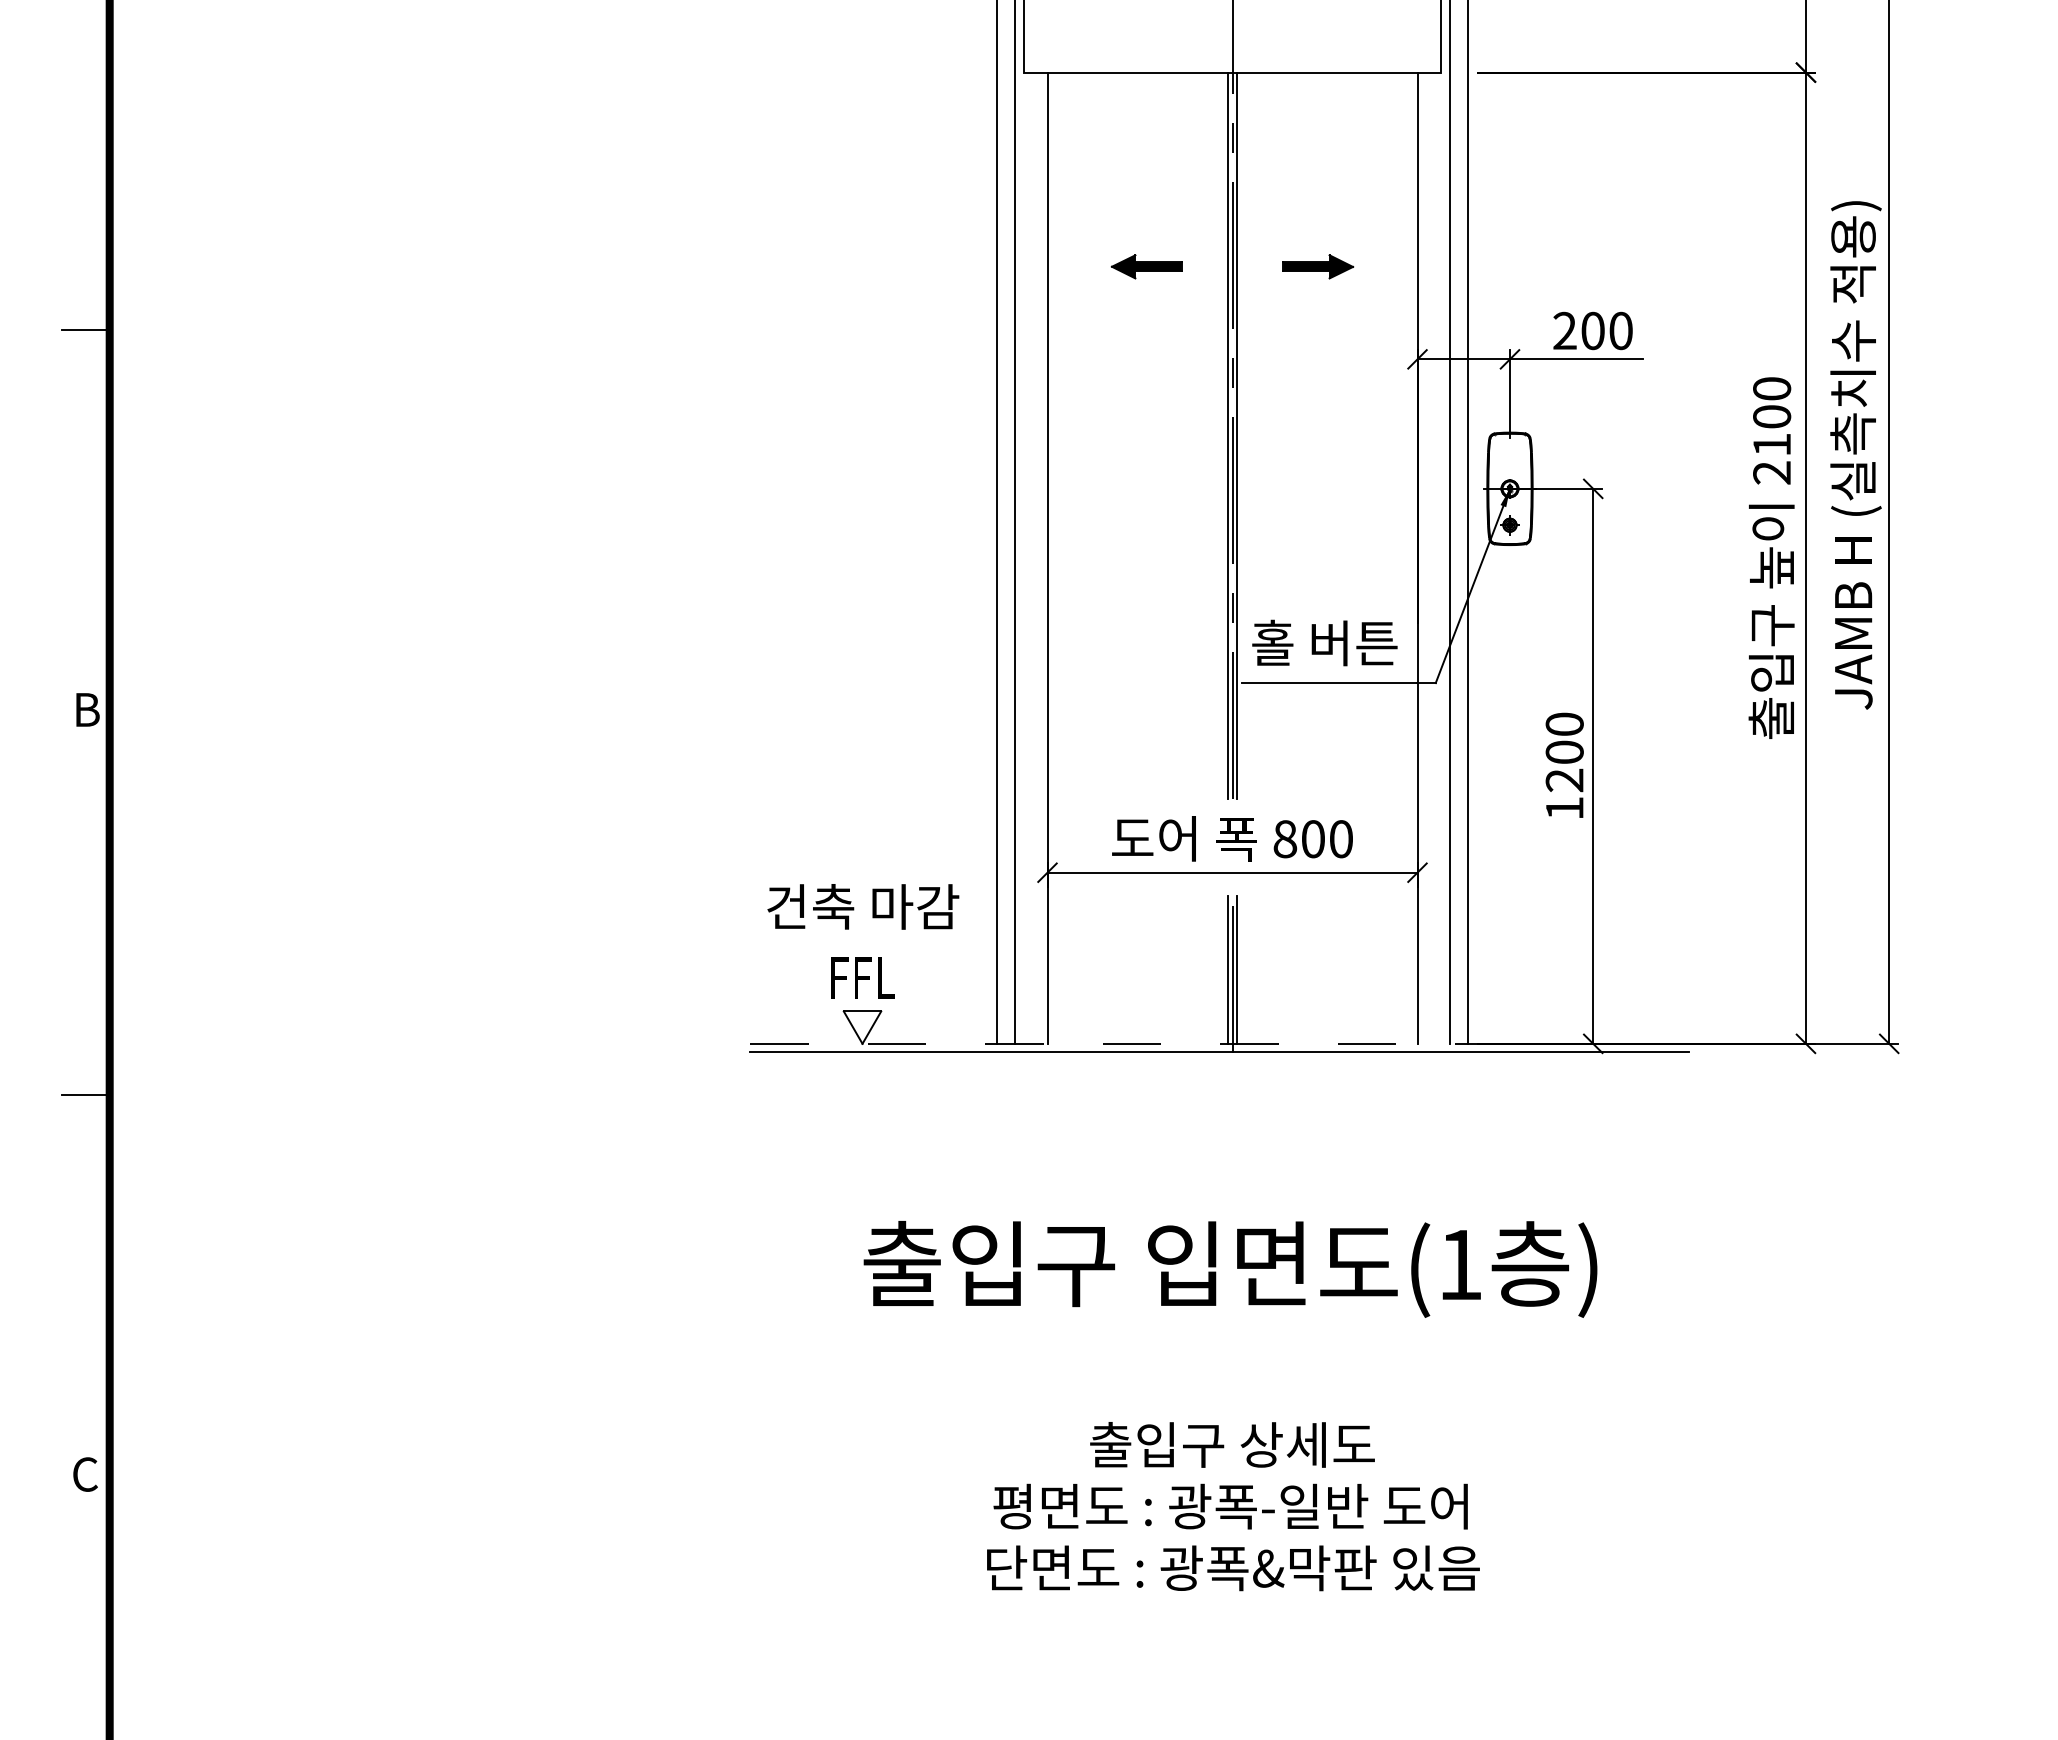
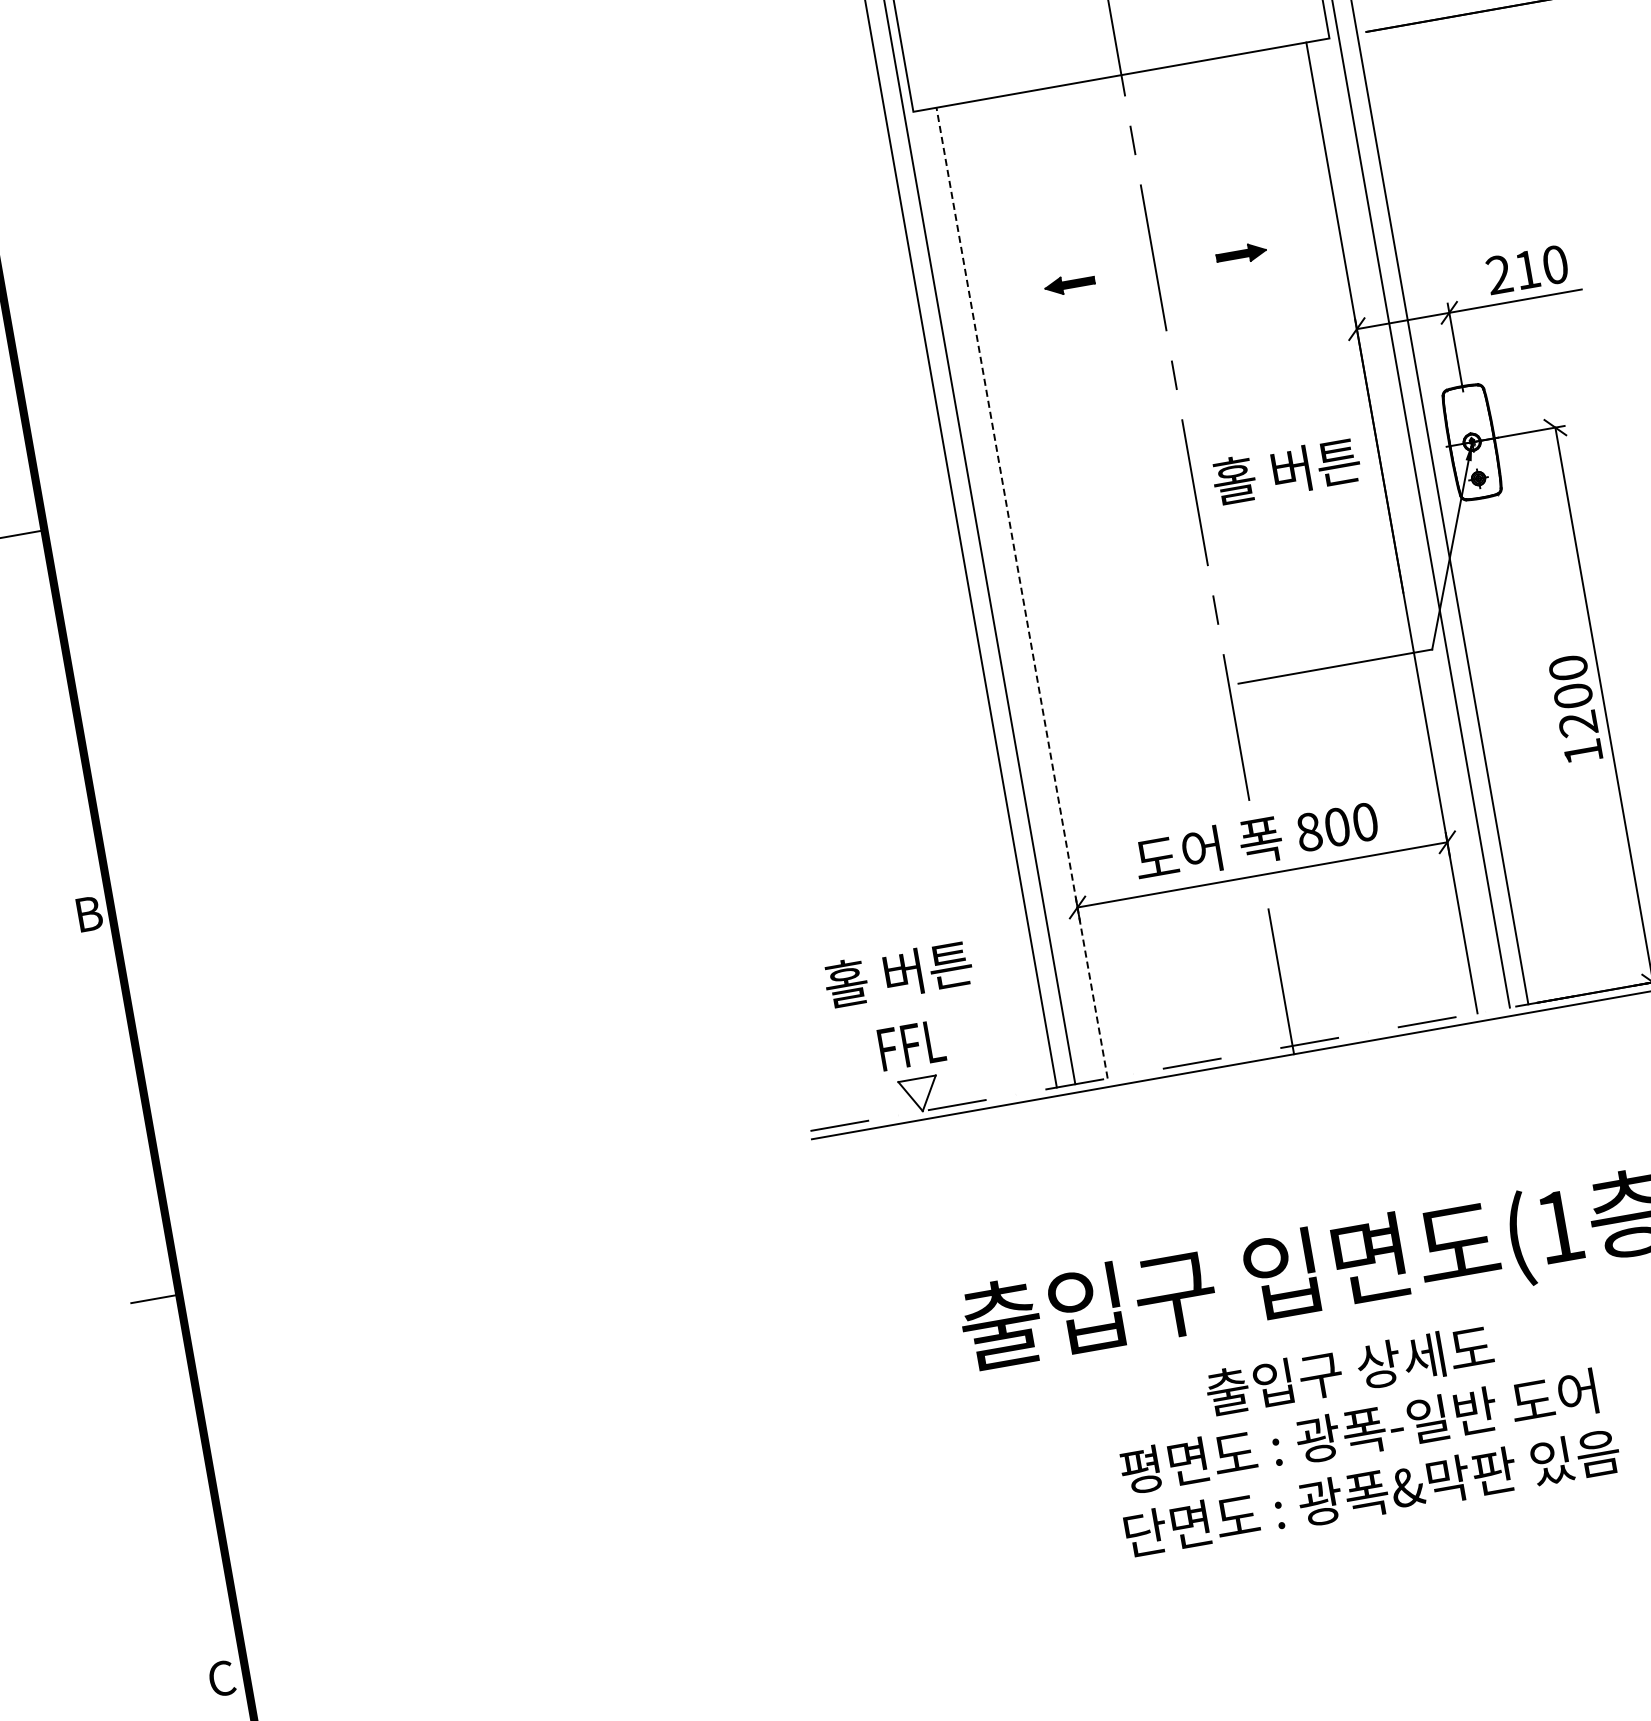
part: (1146, 266) -> (1069, 284), size x0.7
part: (1318, 266) -> (1241, 253), size x0.7
text: (1592, 330) -> (1526, 269), 200 -> 210
line: (1227, 435) -> (1180, 438), removed
line: (1237, 435) -> (1190, 436), removed
line: (1047, 558) -> (1022, 593), solid -> dashed
text: (1324, 642) -> (1285, 470), moved
text: (863, 906) -> (899, 973), 건축 마감 -> 홀 버튼
line: (1227, 969) -> (1274, 972), removed
line: (1237, 969) -> (1284, 970), removed
text: (1233, 1506) -> (1361, 1431), moved

